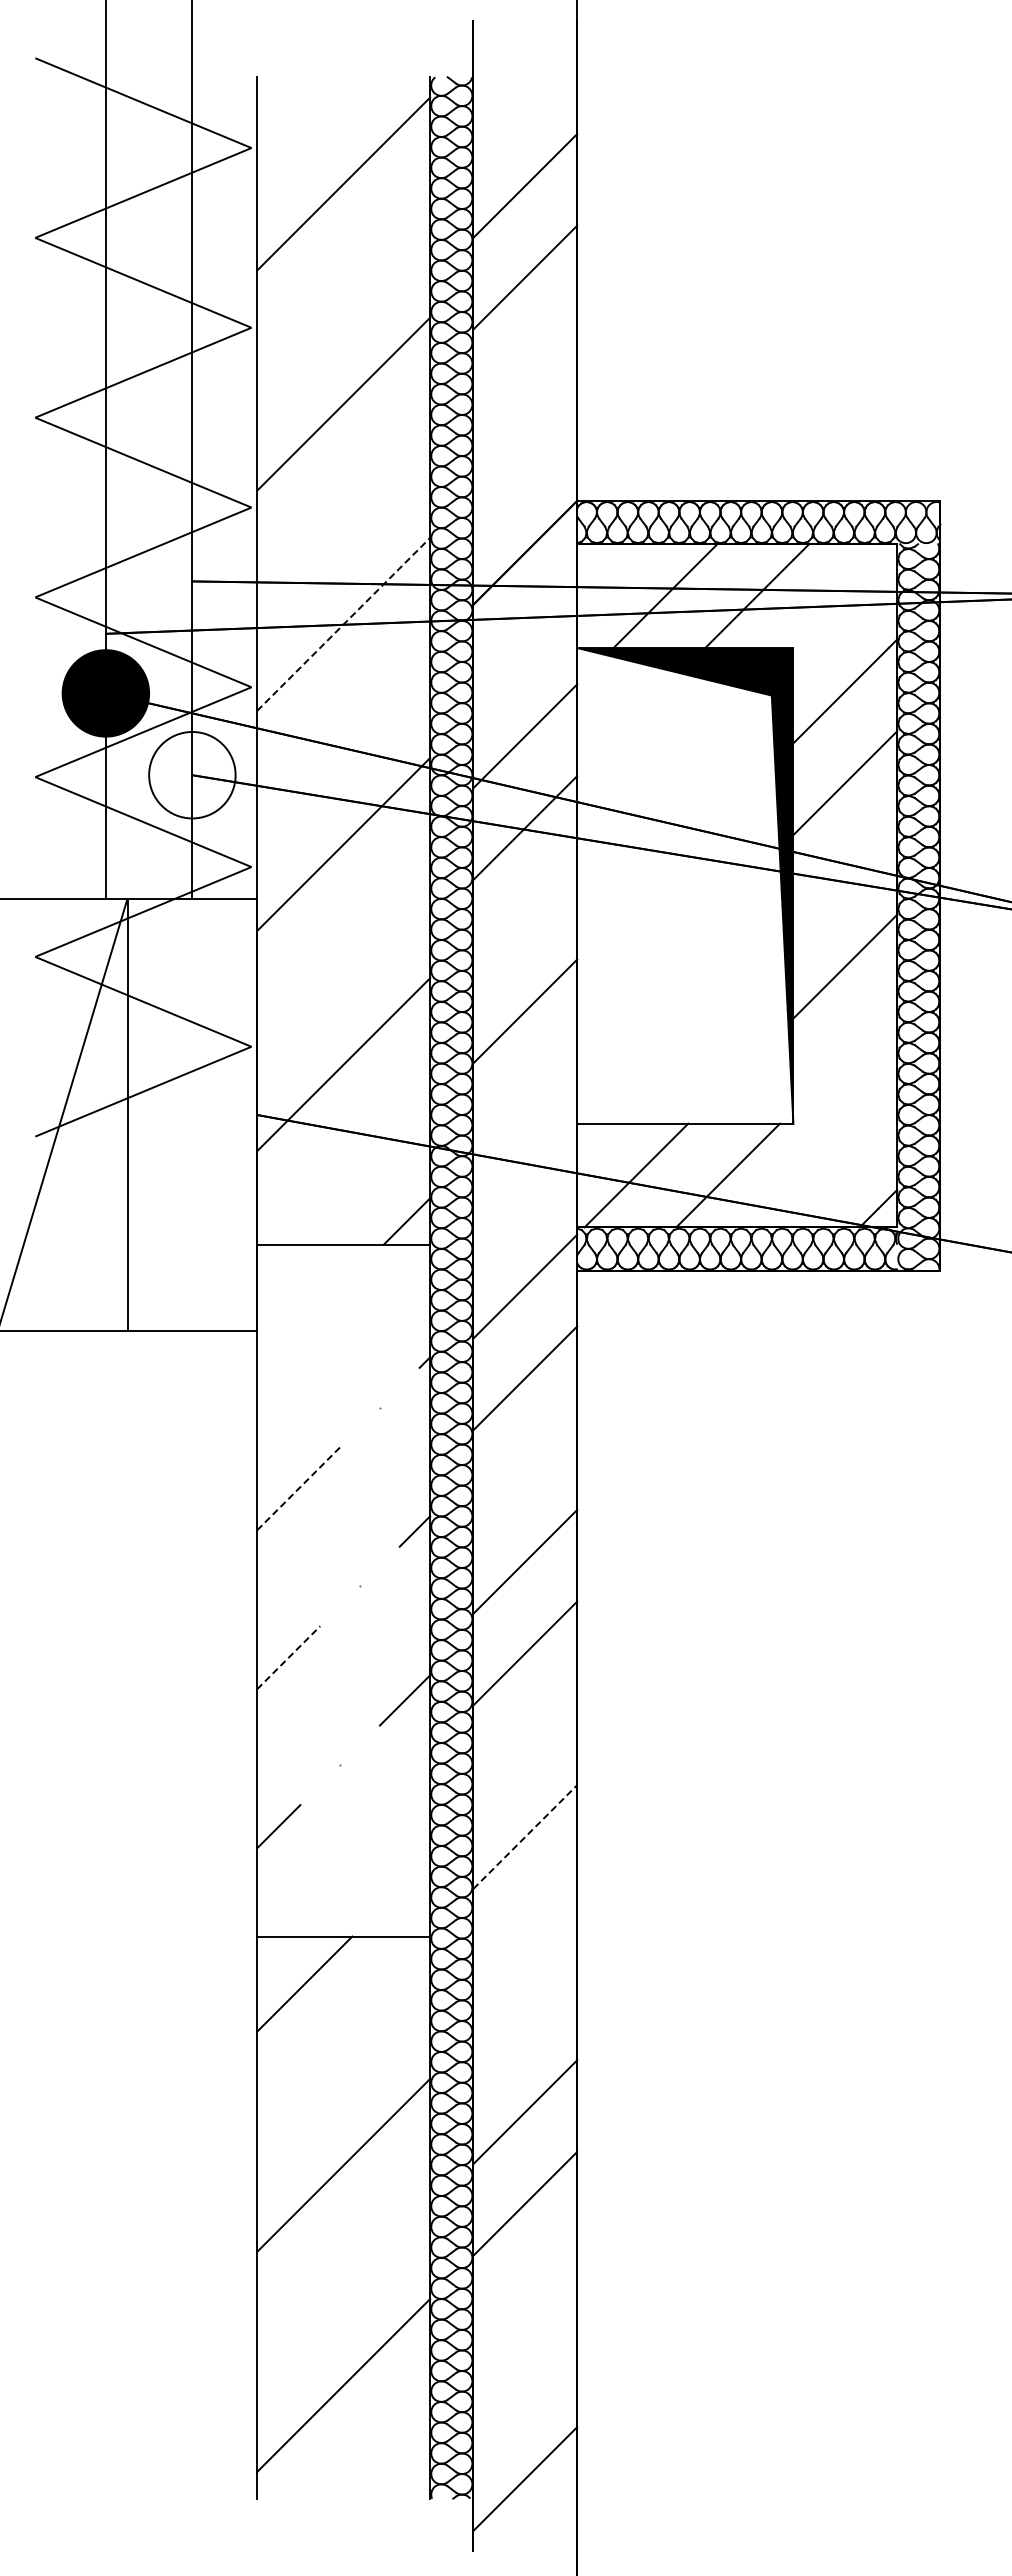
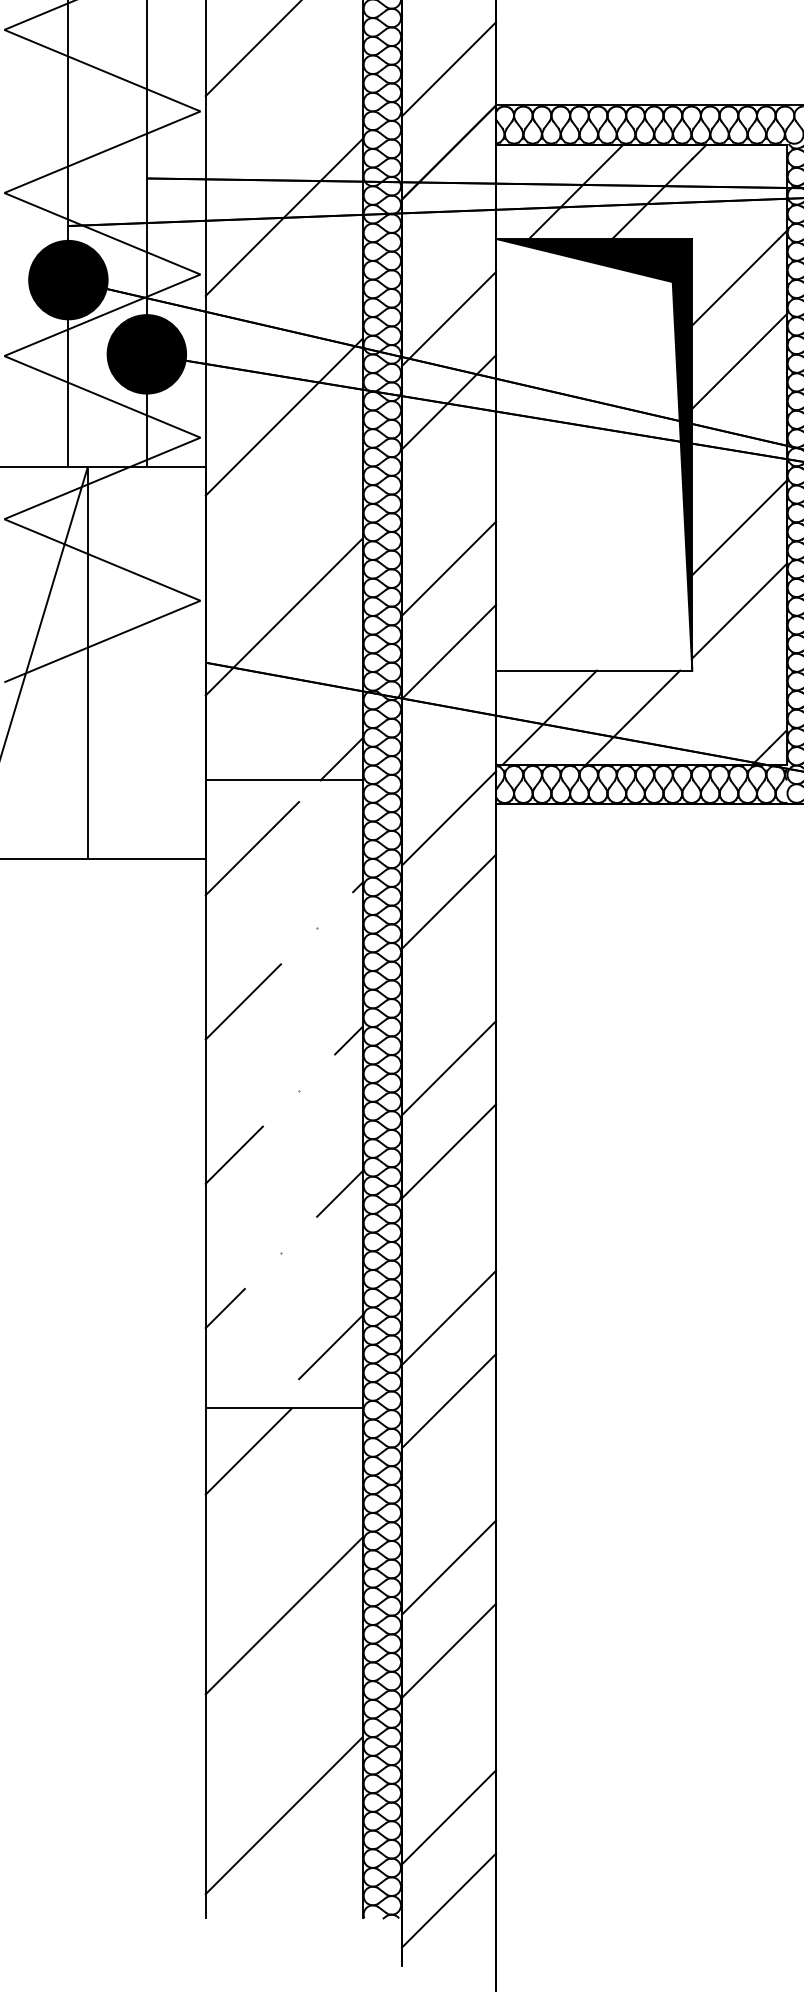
line: (525, 461) -> (449, 69), added
line: (344, 624) -> (284, 217), dashed -> solid
fill: (192, 774) -> (146, 353), added
line: (845, 1058) -> (739, 611), added
line: (525, 1103) -> (449, 652), added
line: (308, 1319) -> (252, 848), added
line: (298, 1488) -> (243, 1001), dashed -> solid
line: (288, 1657) -> (234, 1155), dashed -> solid
line: (525, 1836) -> (449, 1317), dashed -> solid
line: (395, 1869) -> (331, 1347), added
line: (525, 1928) -> (449, 1400), added
line: (525, 2387) -> (449, 1817), added

